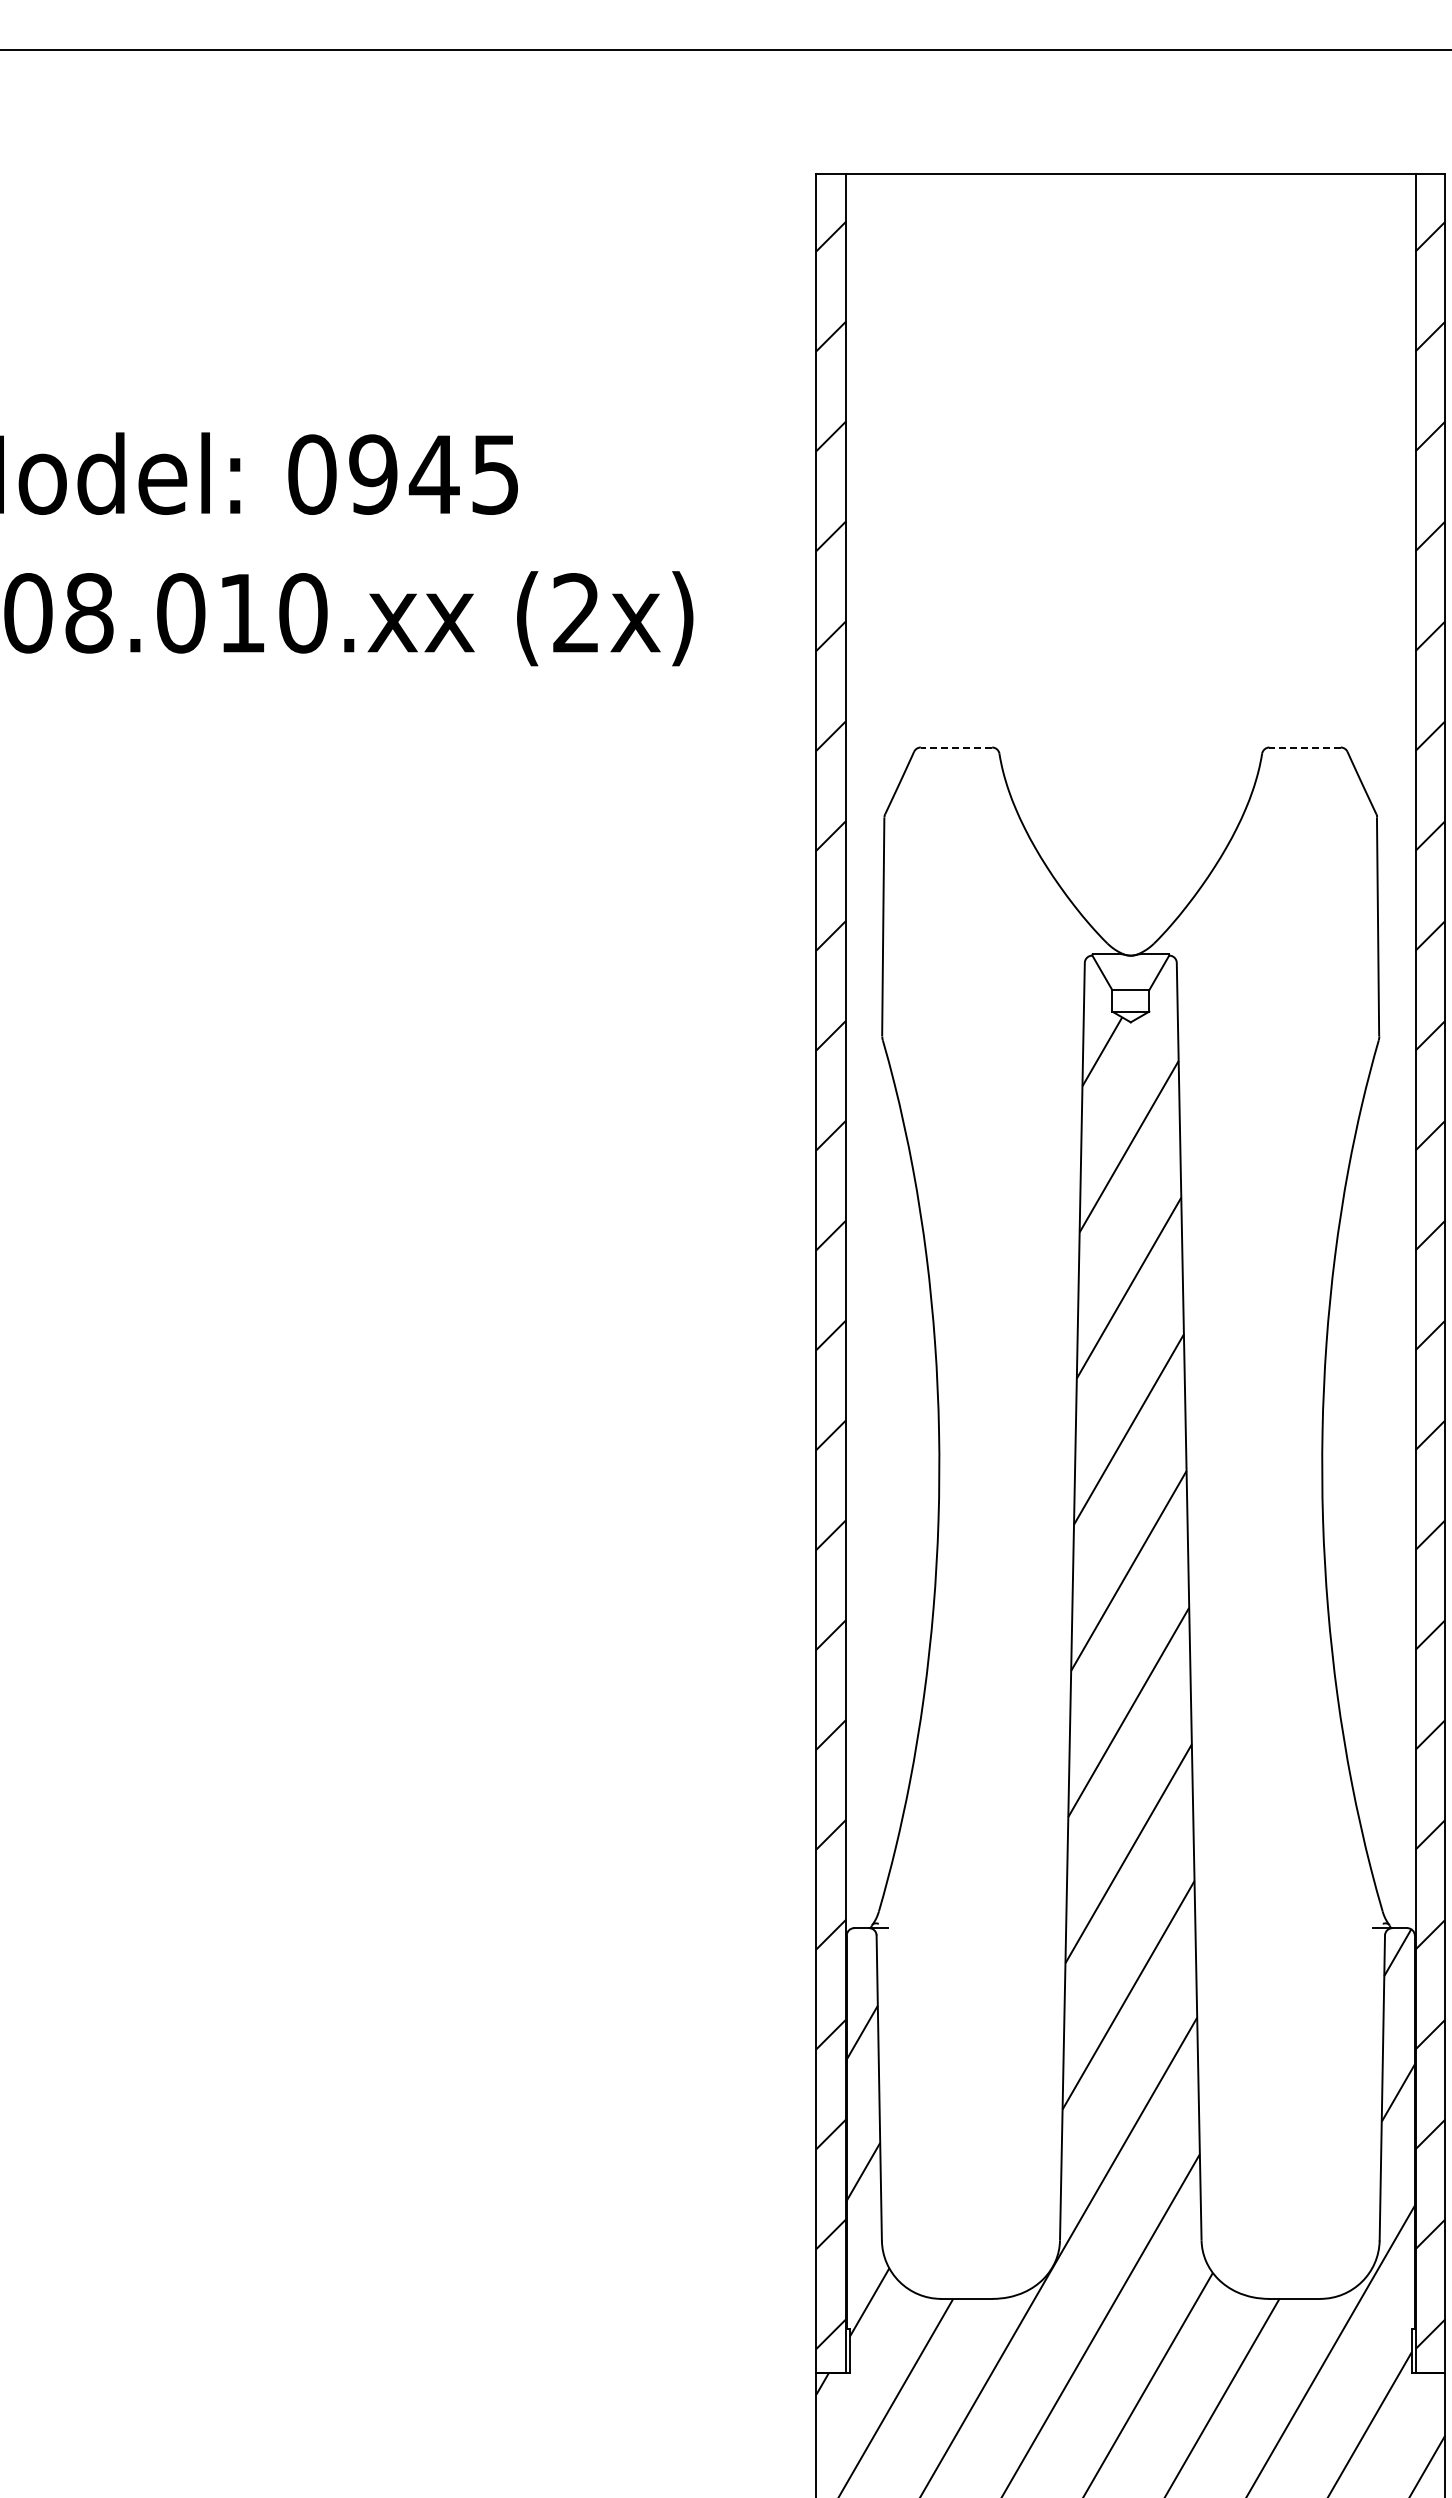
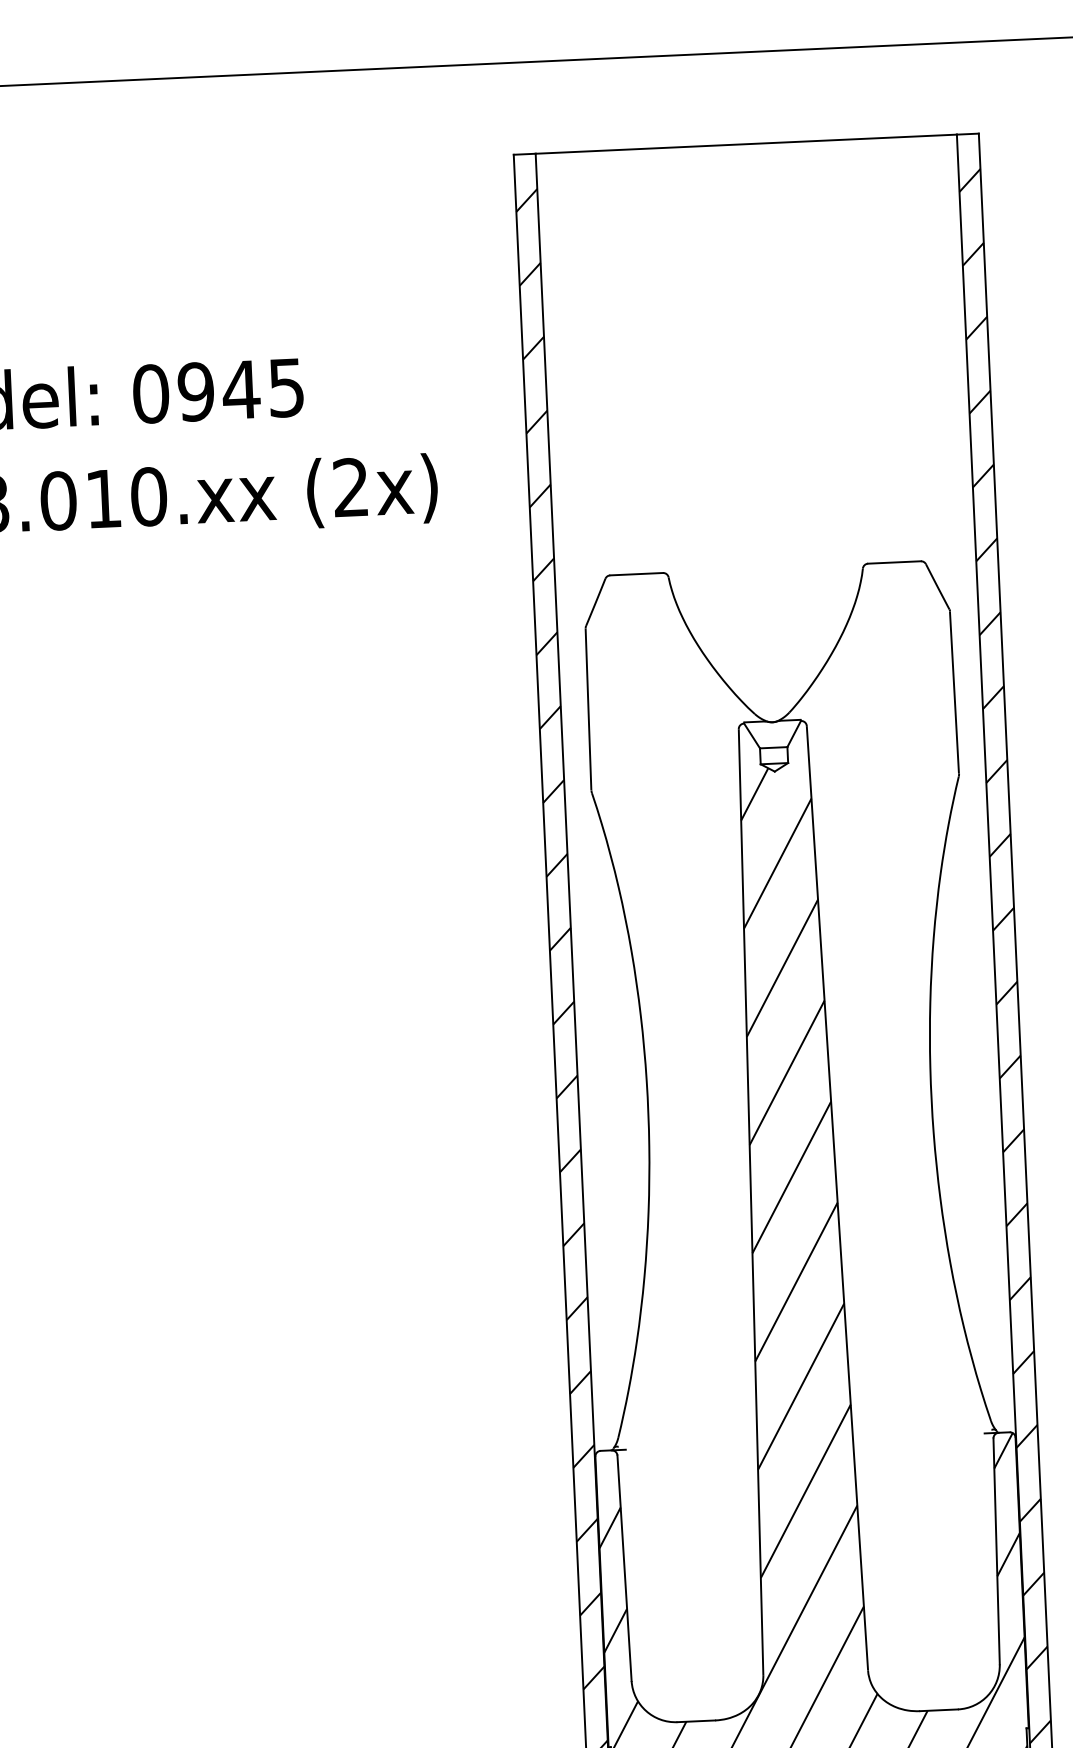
line: (956, 747) -> (636, 574), dashed -> solid
line: (1305, 747) -> (894, 562), dashed -> solid

